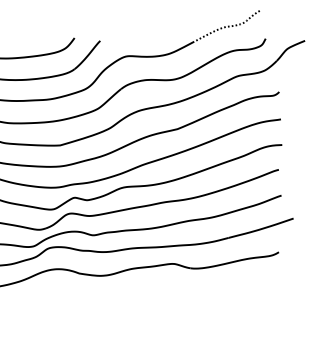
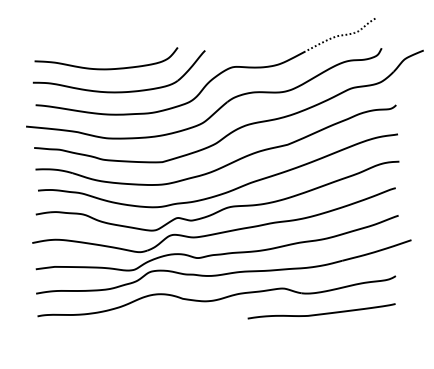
curve: (209, 287) -> (321, 313), added

